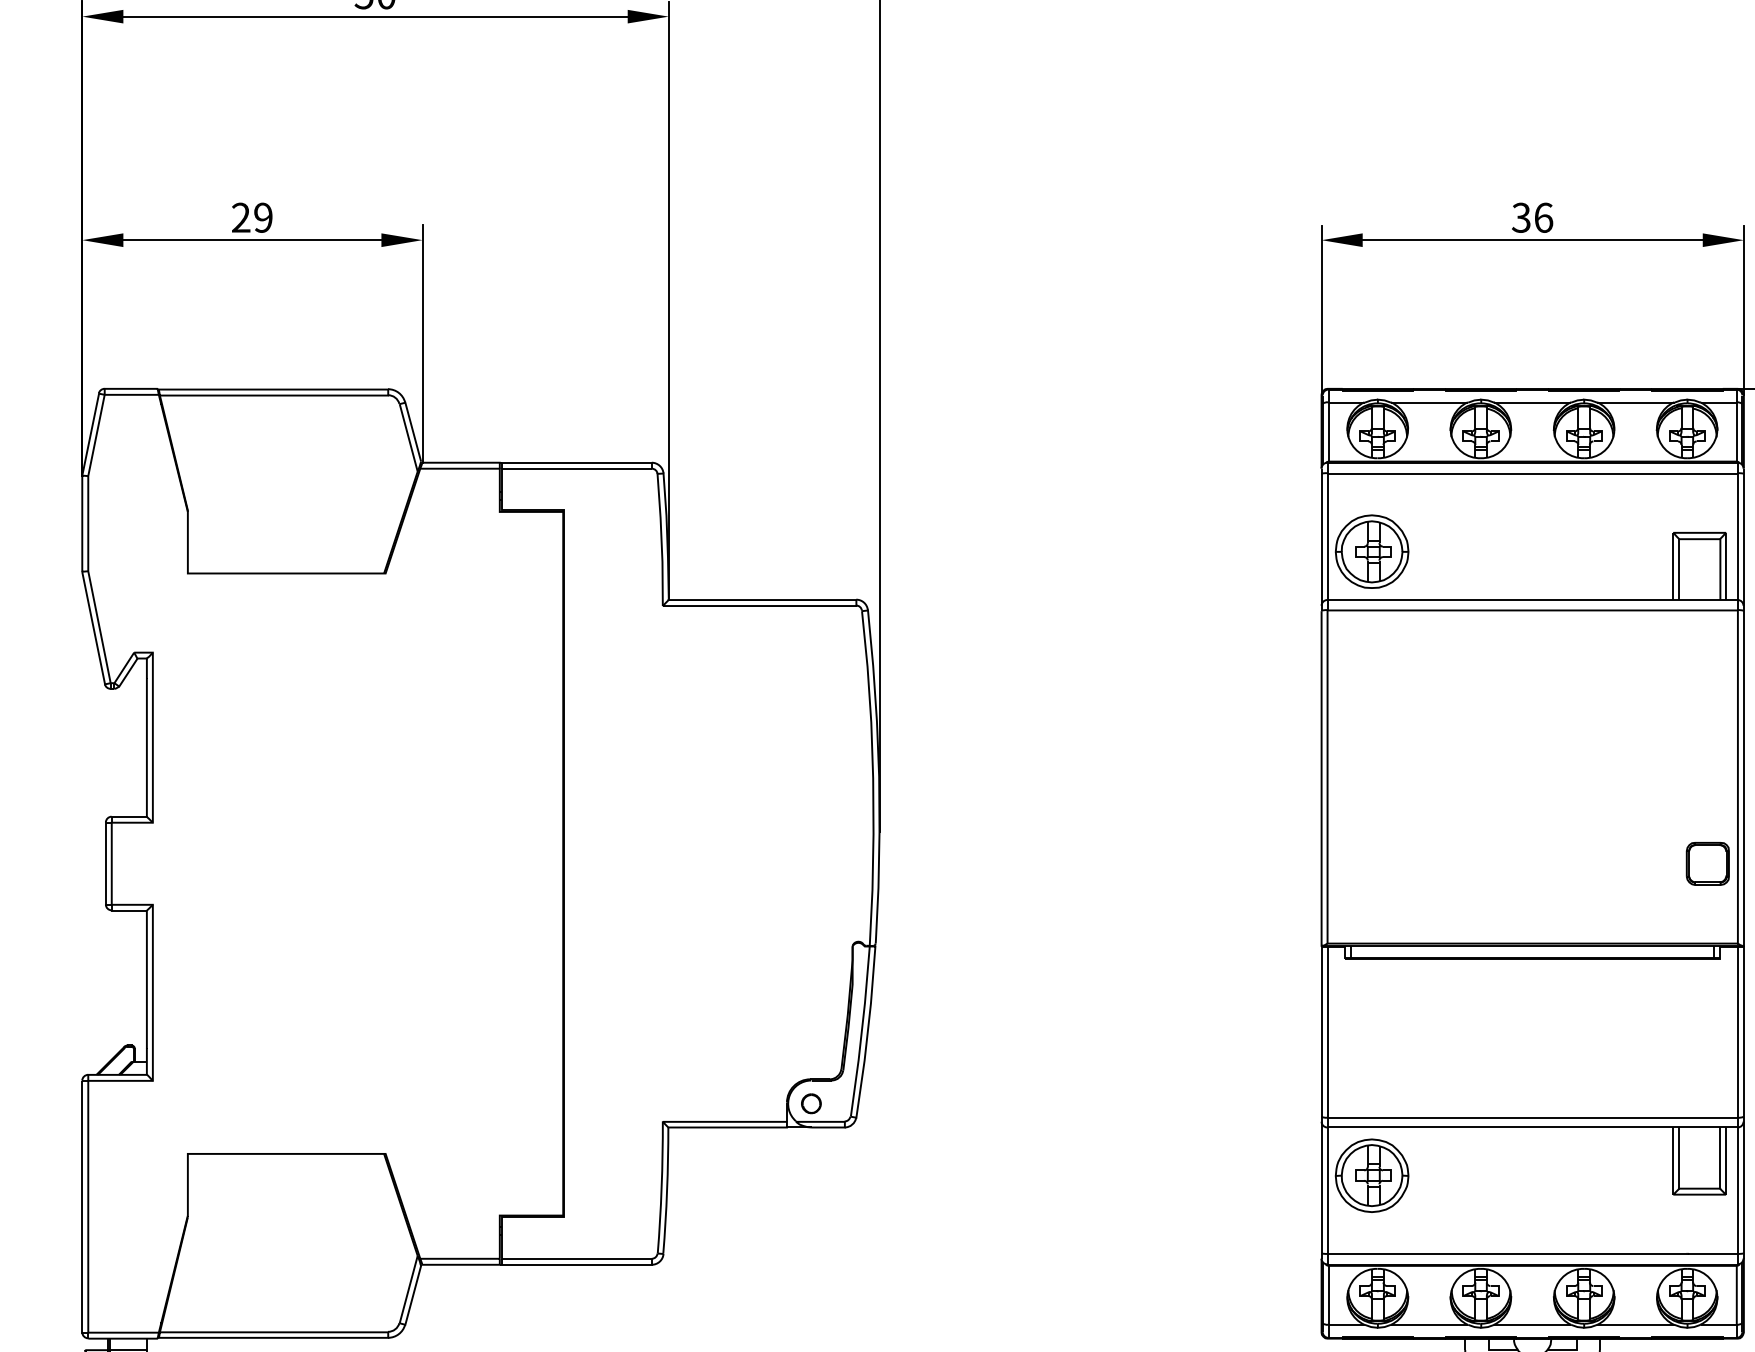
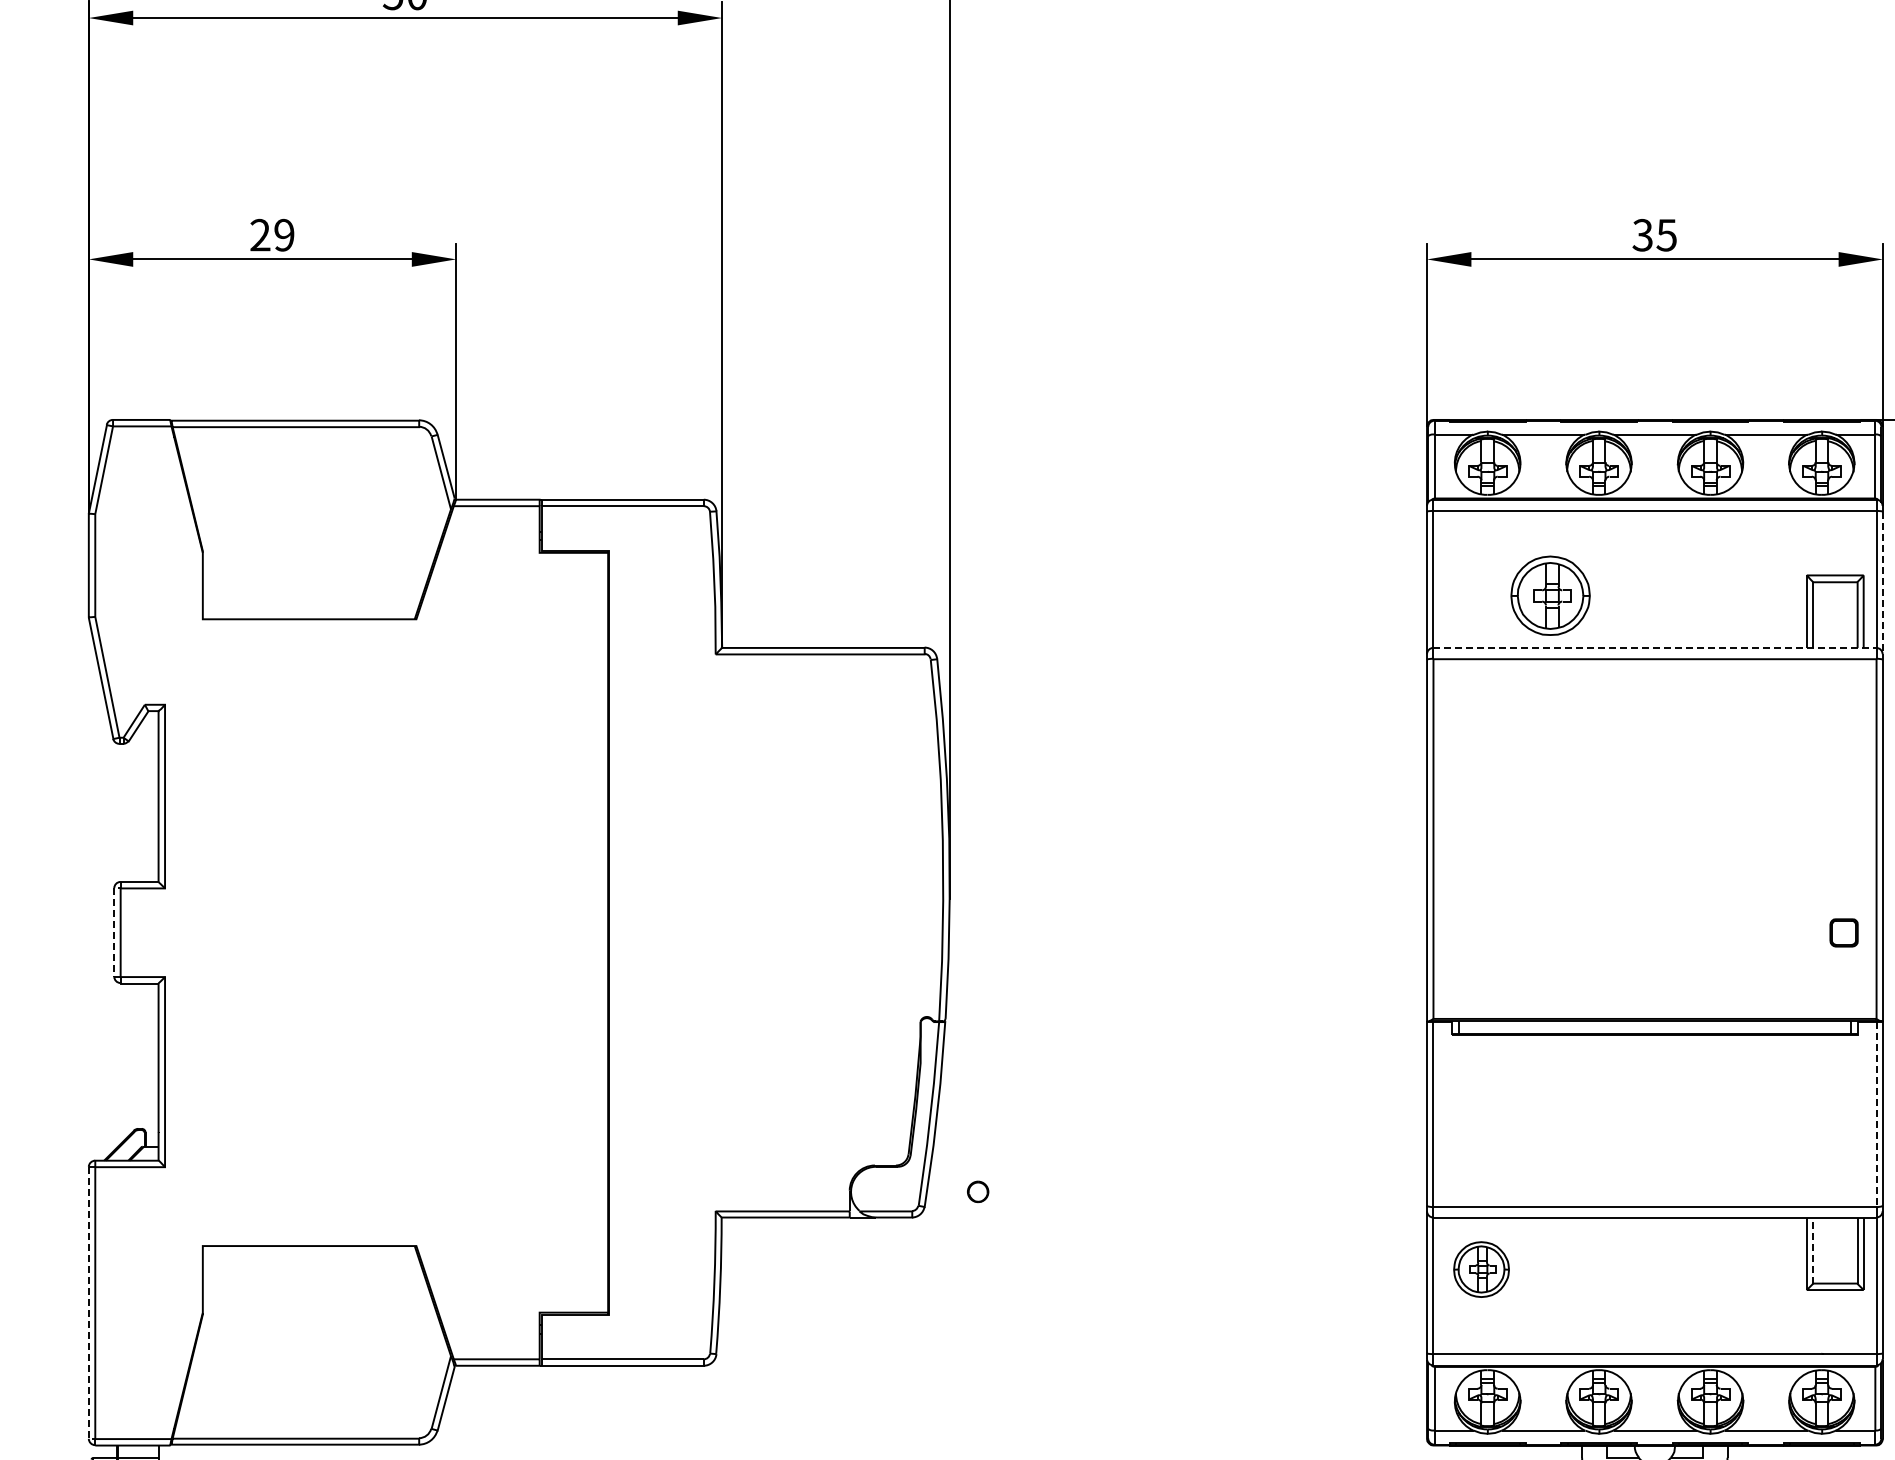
text: (1543, 218) -> (1666, 235), 36 -> 35
line: (1744, 540) -> (1883, 583), solid -> dashed
part: (1372, 551) -> (1550, 595), moved
line: (1533, 599) -> (1655, 647), solid -> dashed
line: (106, 863) -> (114, 932), solid -> dashed
part: (1707, 863) -> (1843, 932), size x0.6
line: (1737, 1033) -> (1876, 1115), solid -> dashed
part: (811, 1103) -> (978, 1191), moved
line: (1679, 1158) -> (1813, 1250), solid -> dashed
part: (1372, 1175) -> (1481, 1269), size x0.7
line: (81, 1210) -> (88, 1307), solid -> dashed

